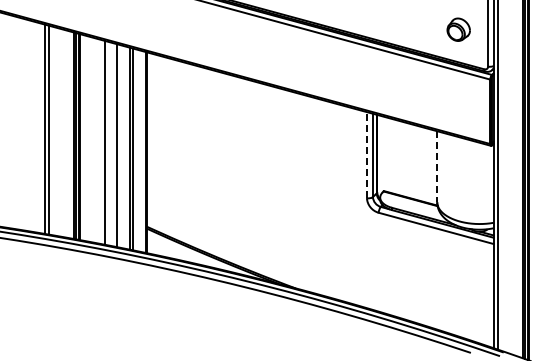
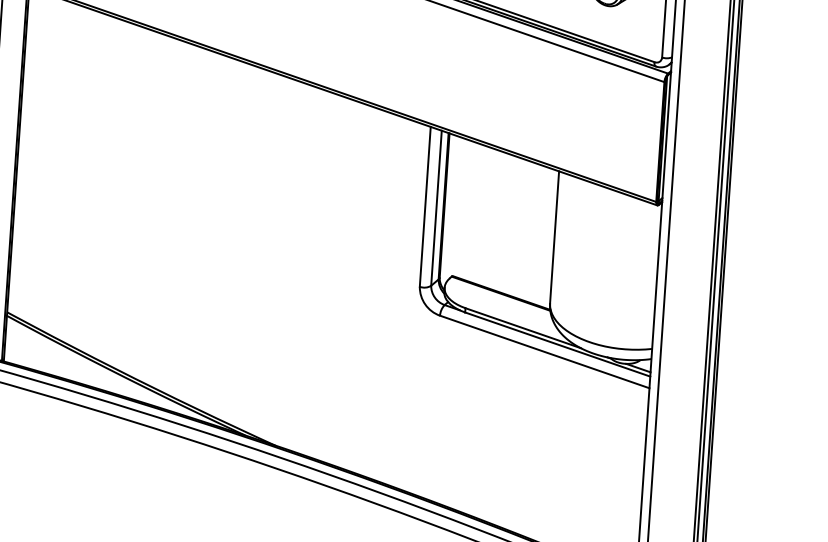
line: (366, 155) -> (424, 207), dashed -> solid
line: (437, 167) -> (555, 238), dashed -> solid

